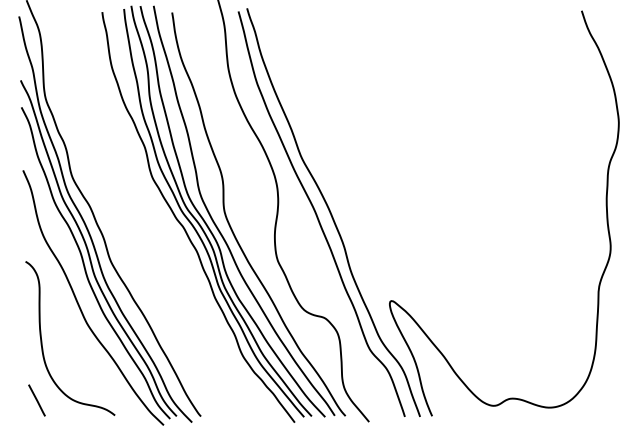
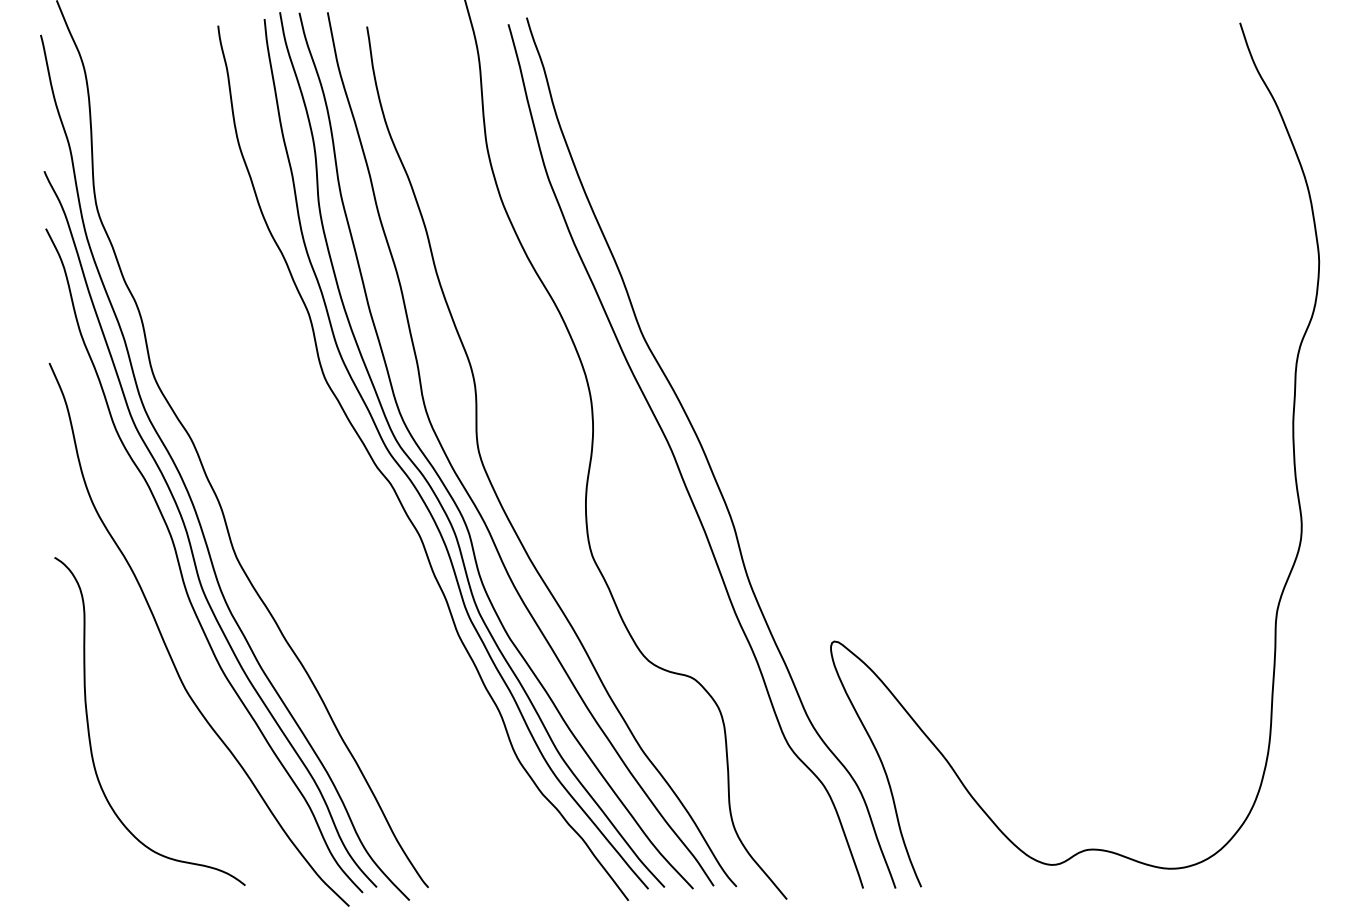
line: (36, 400) -> (77, 853), removed

